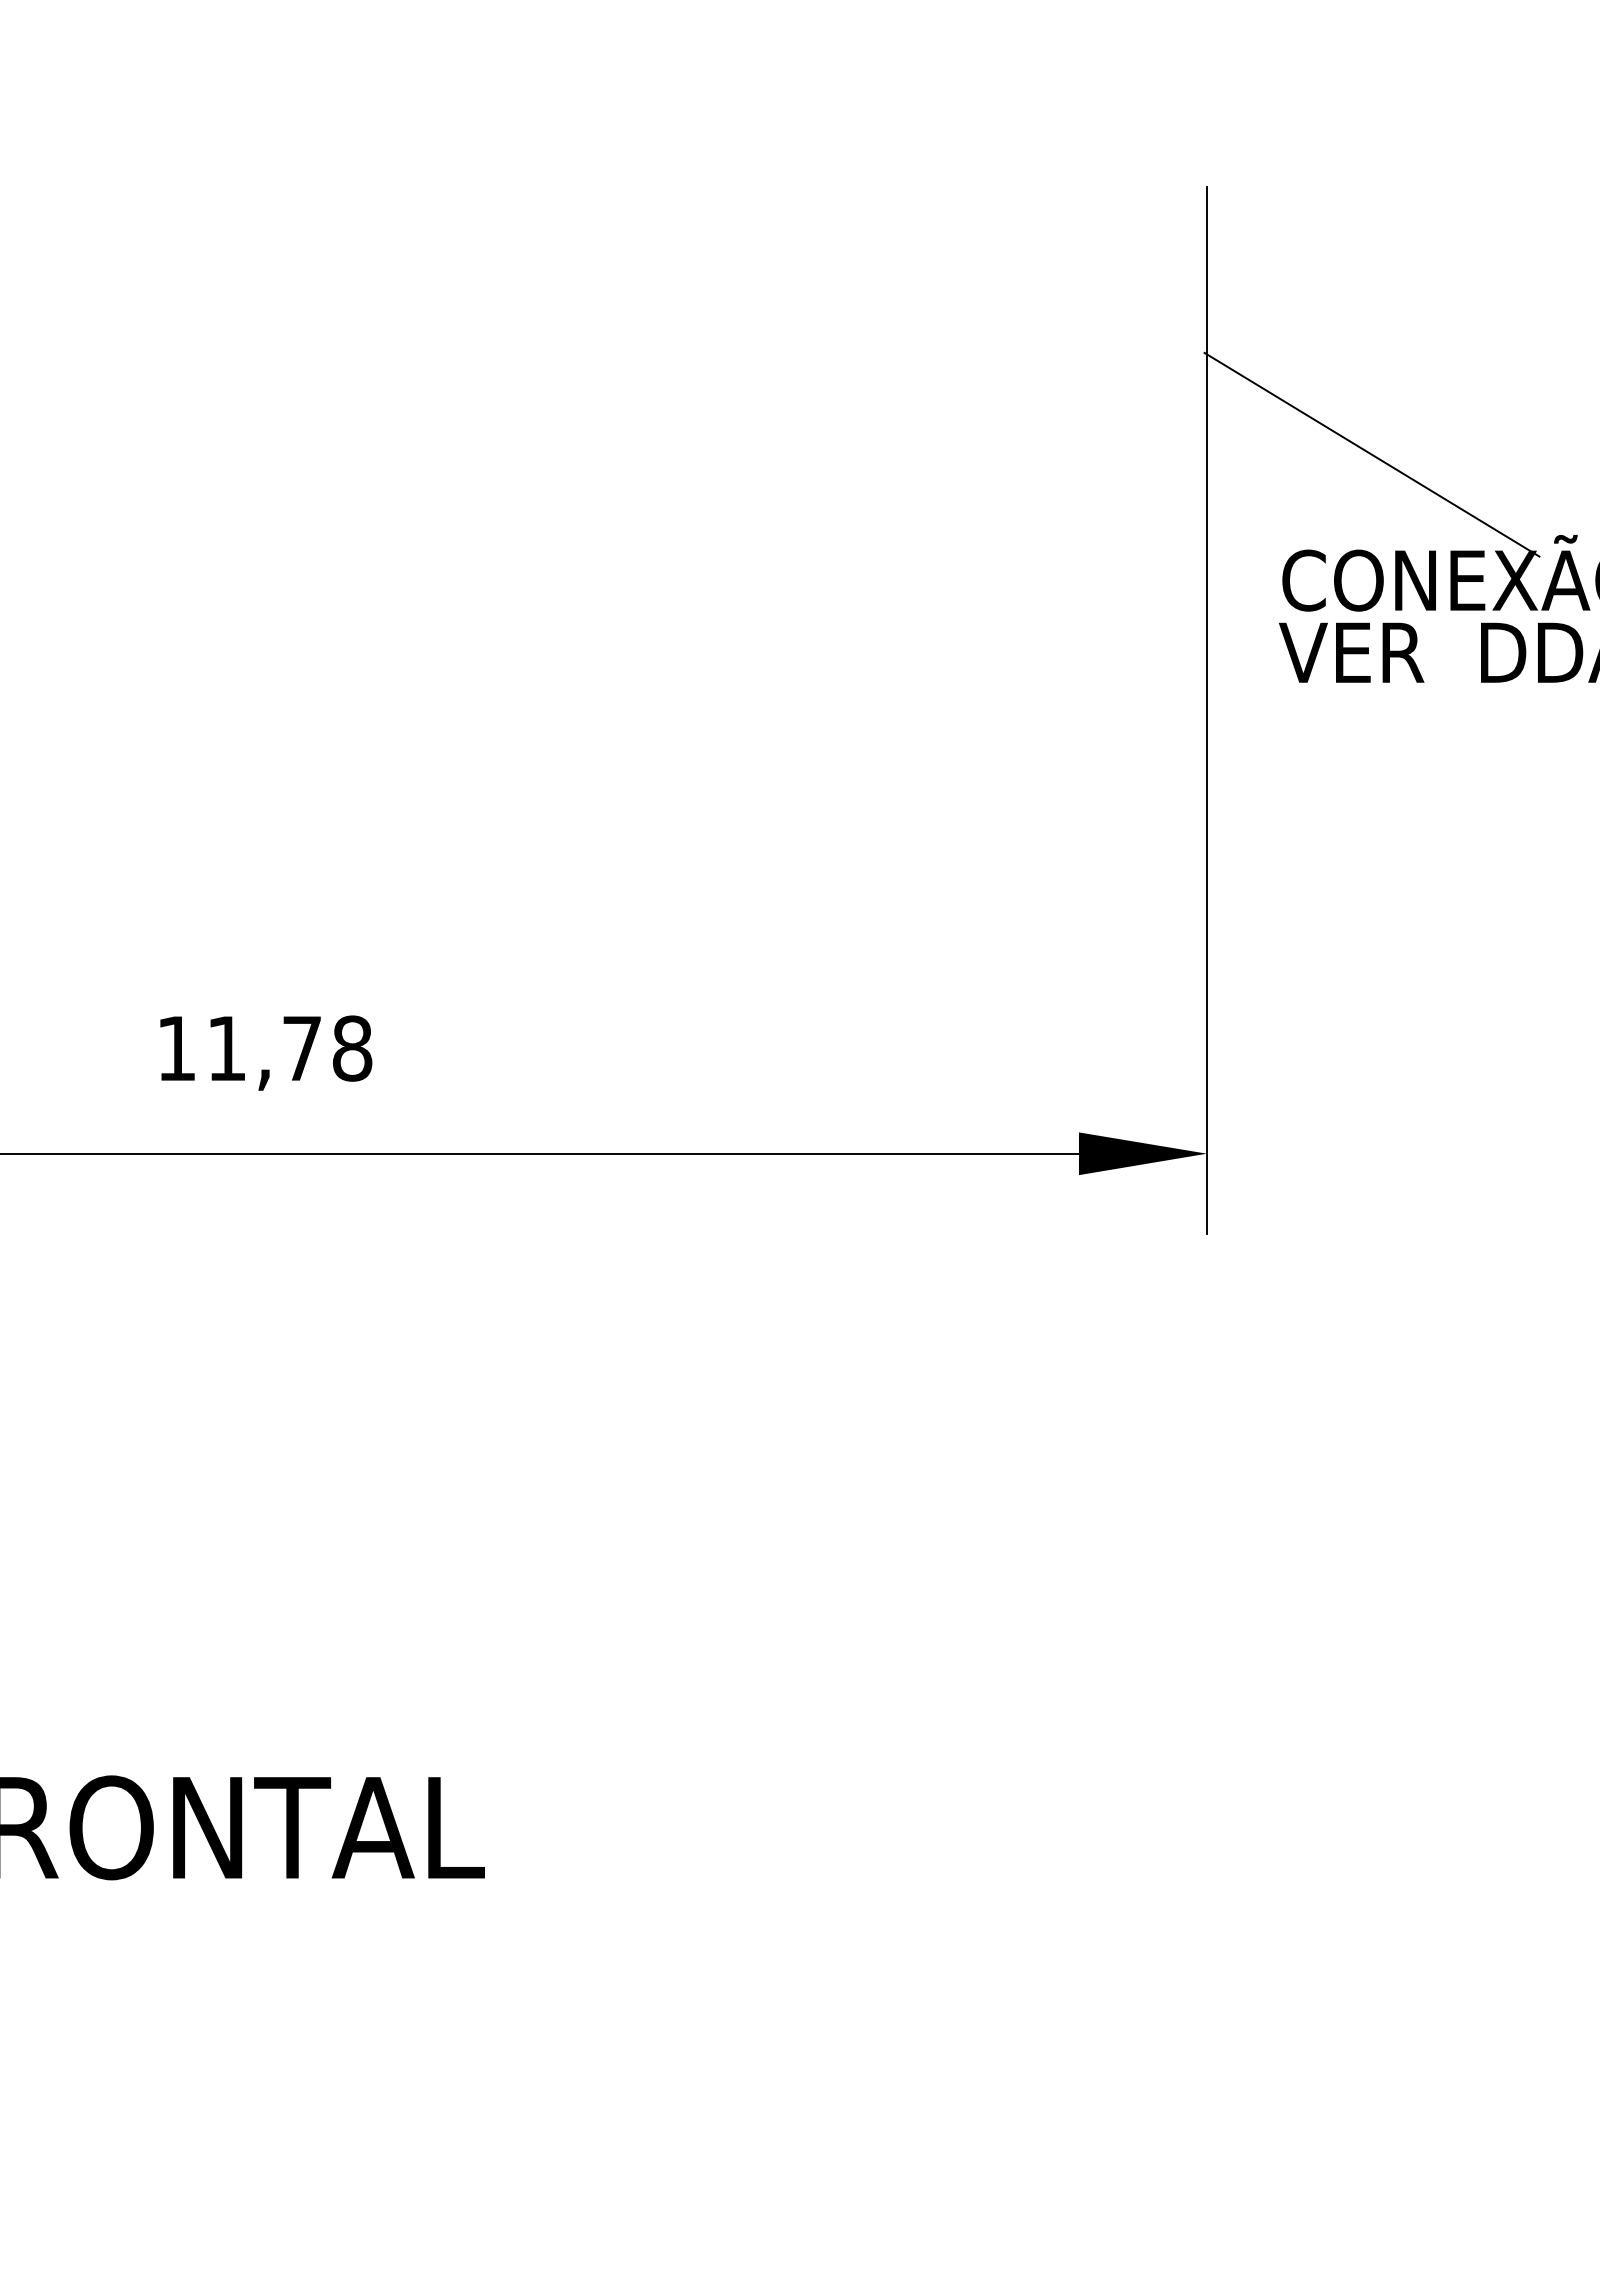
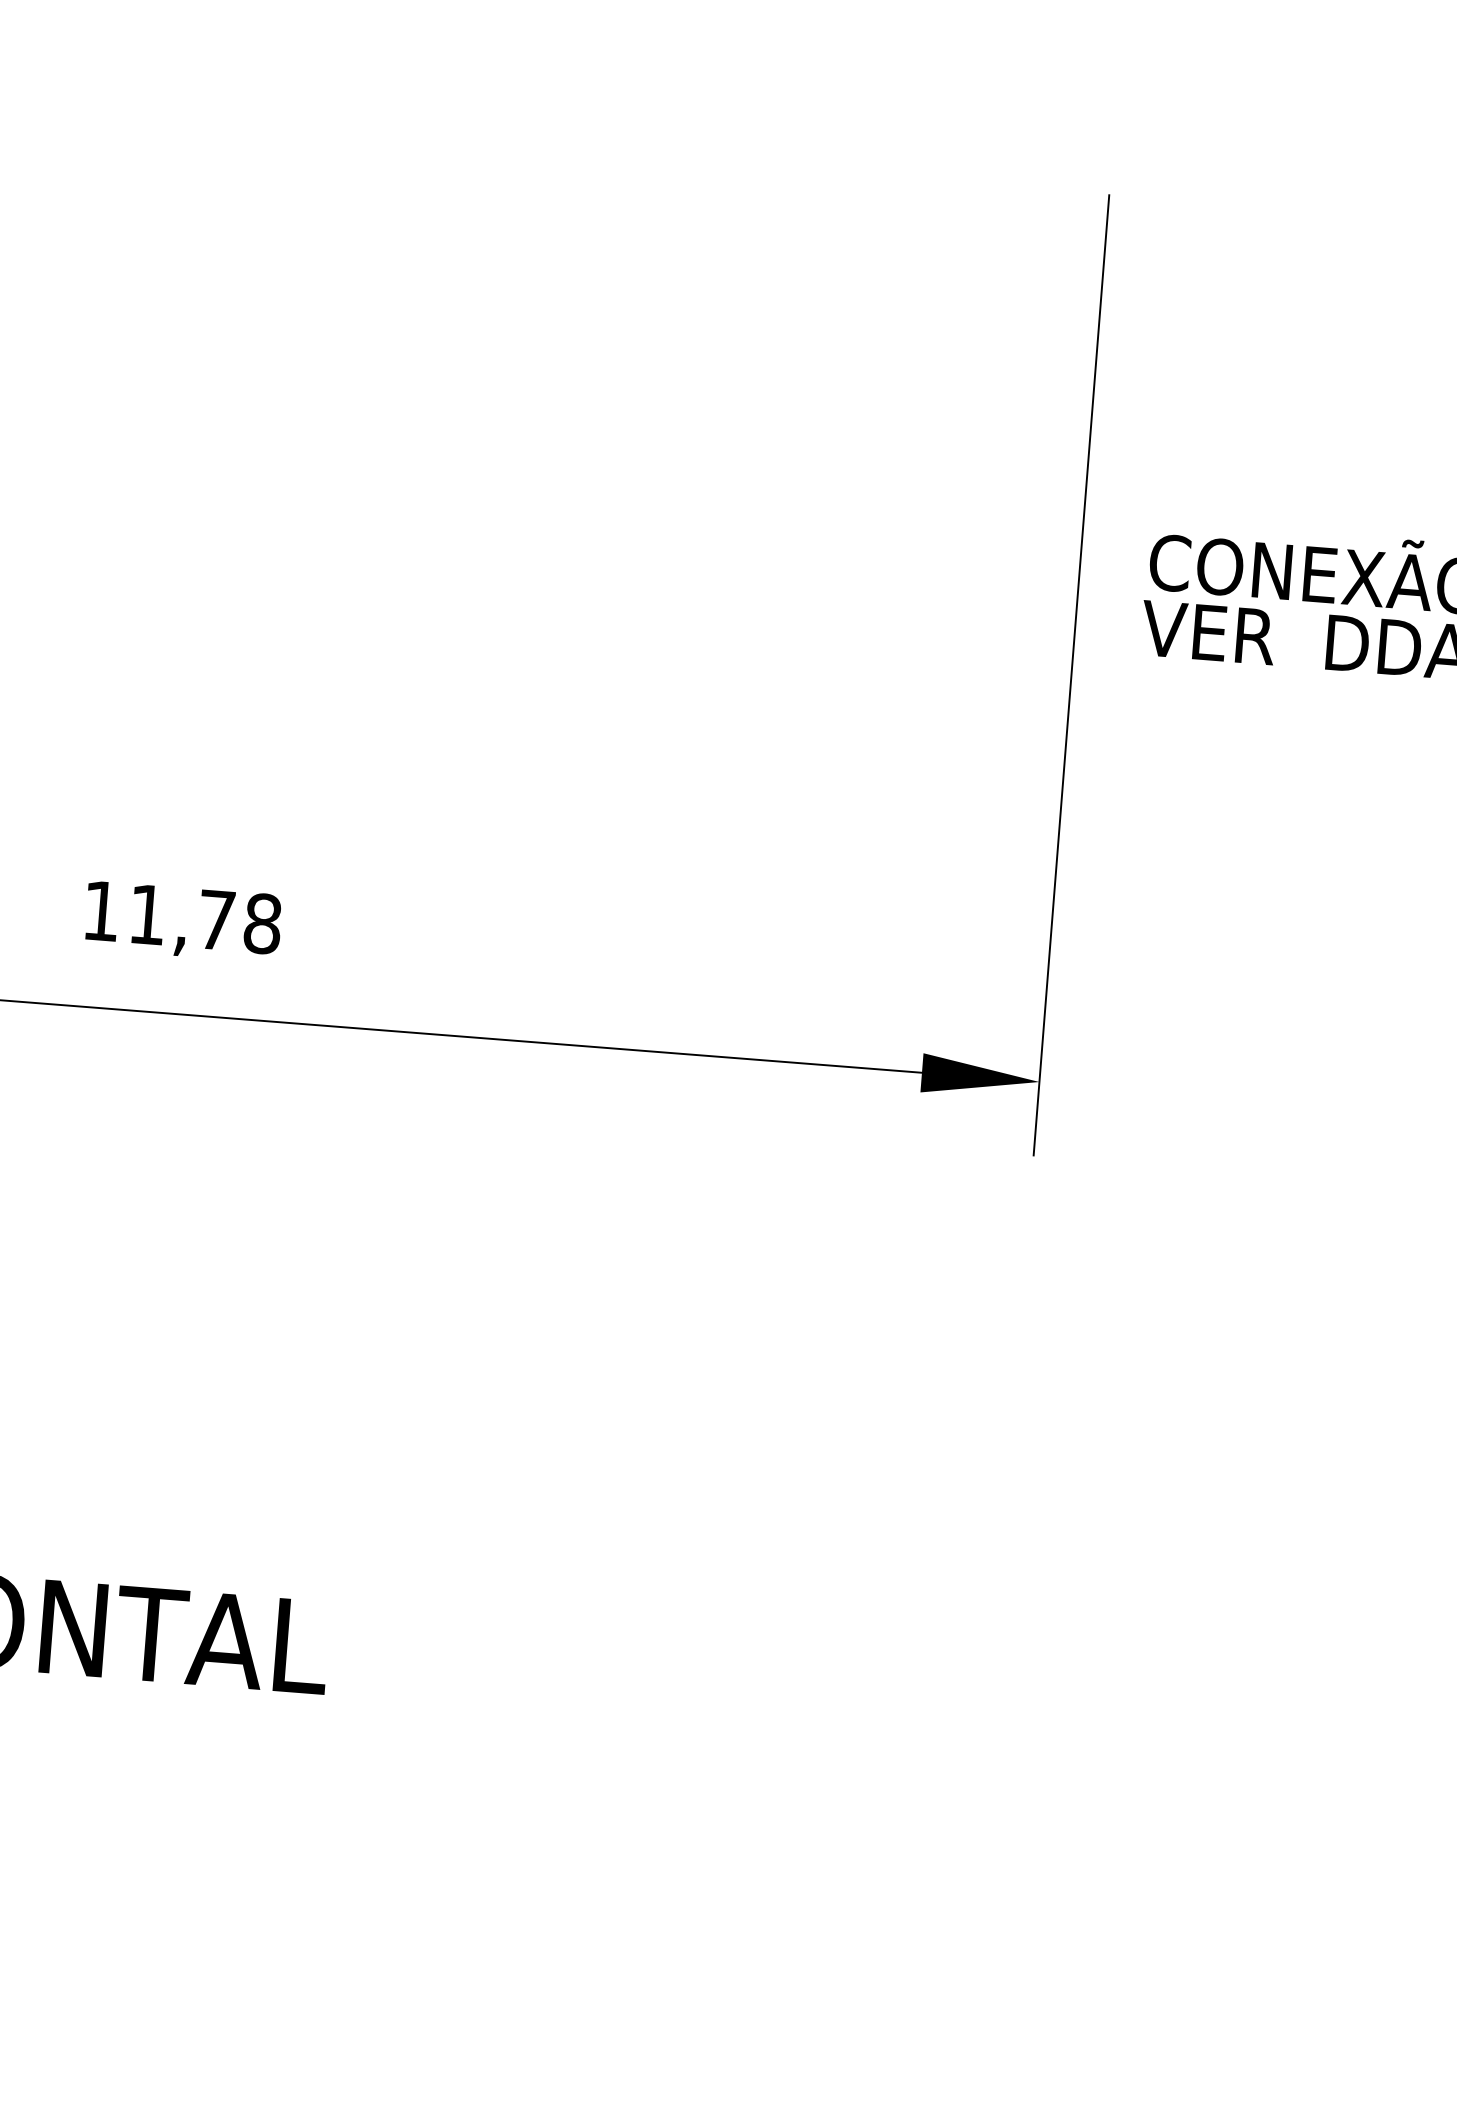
line: (1371, 454) -> (1240, 452), removed

